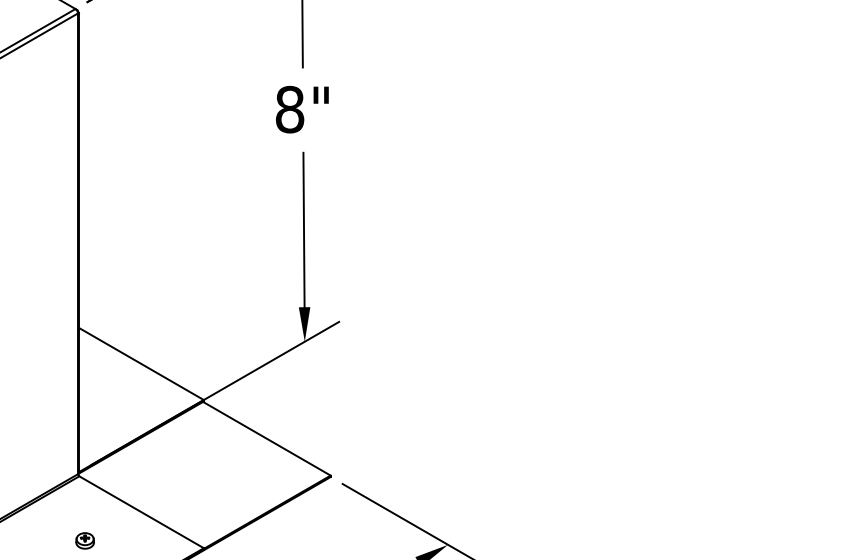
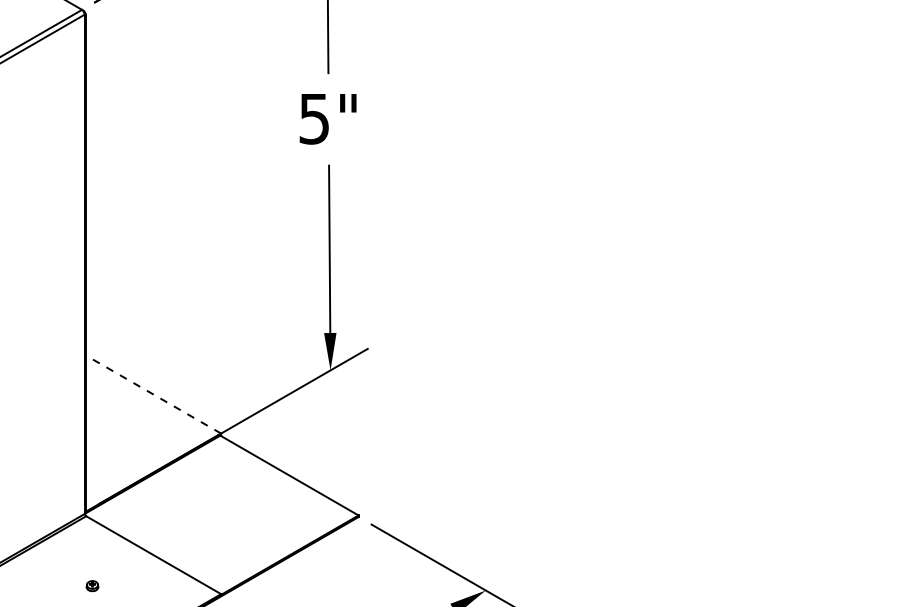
text: (290, 109) -> (314, 118), 8" -> 5"
line: (141, 363) -> (153, 394), solid -> dashed
part: (85, 540) -> (92, 585), size x0.6

